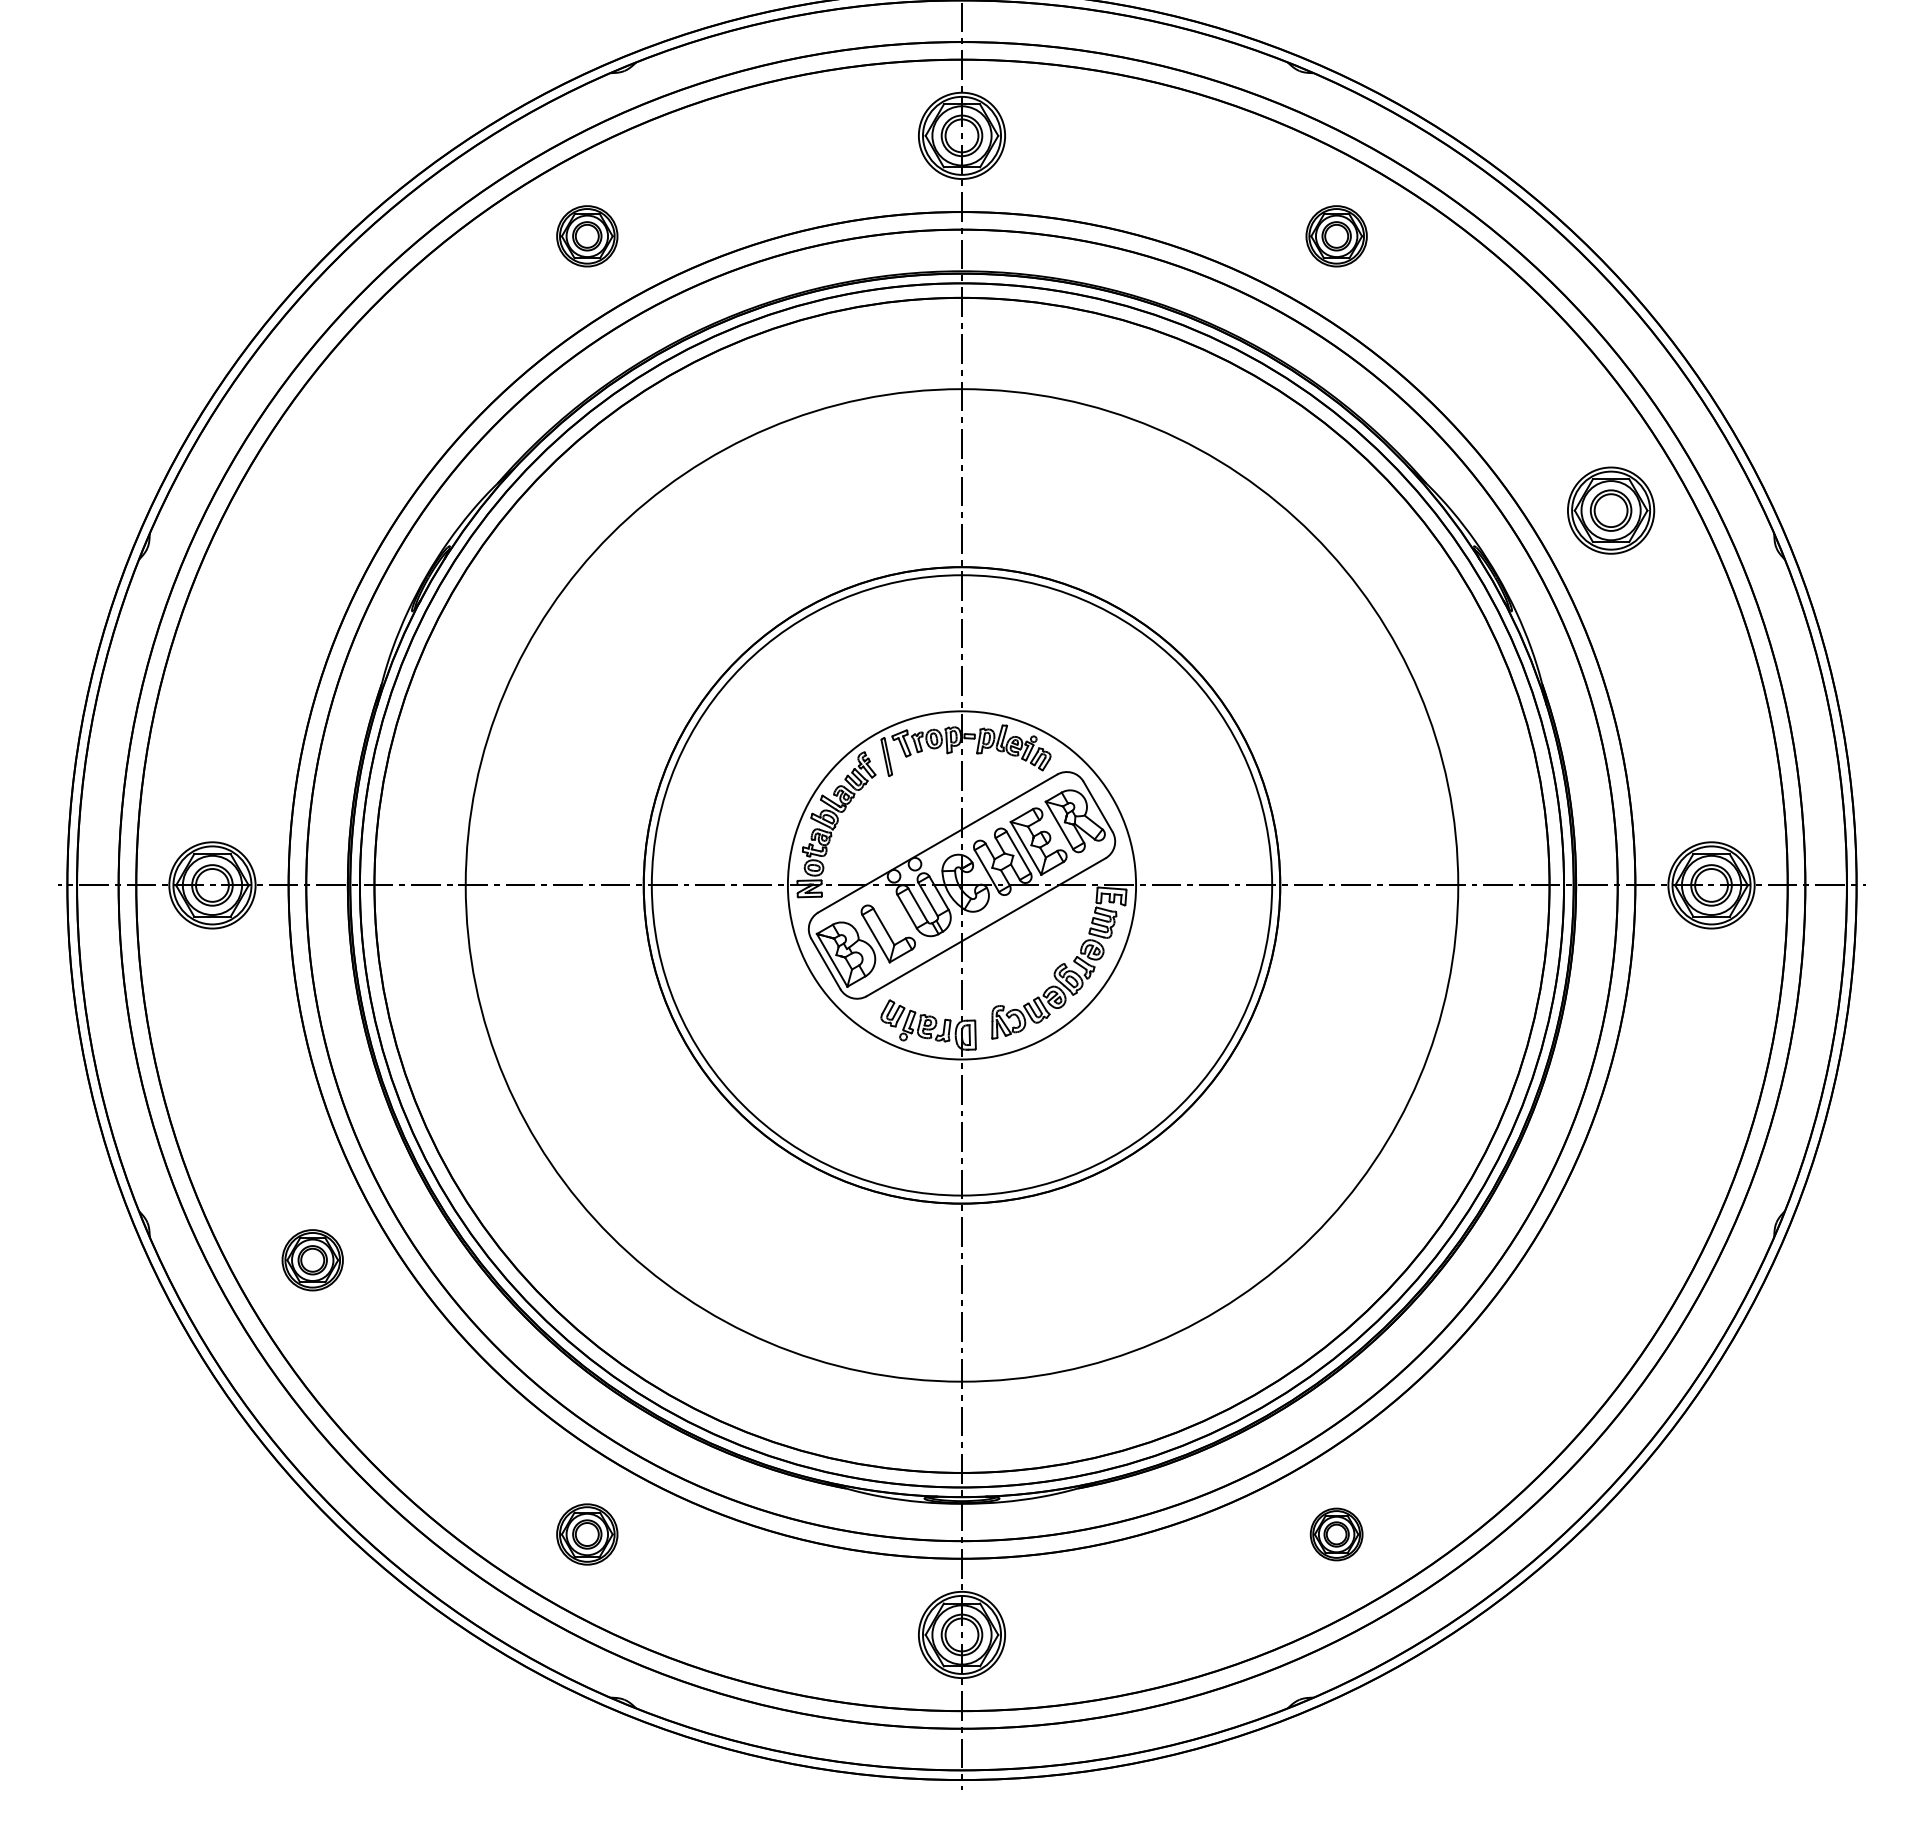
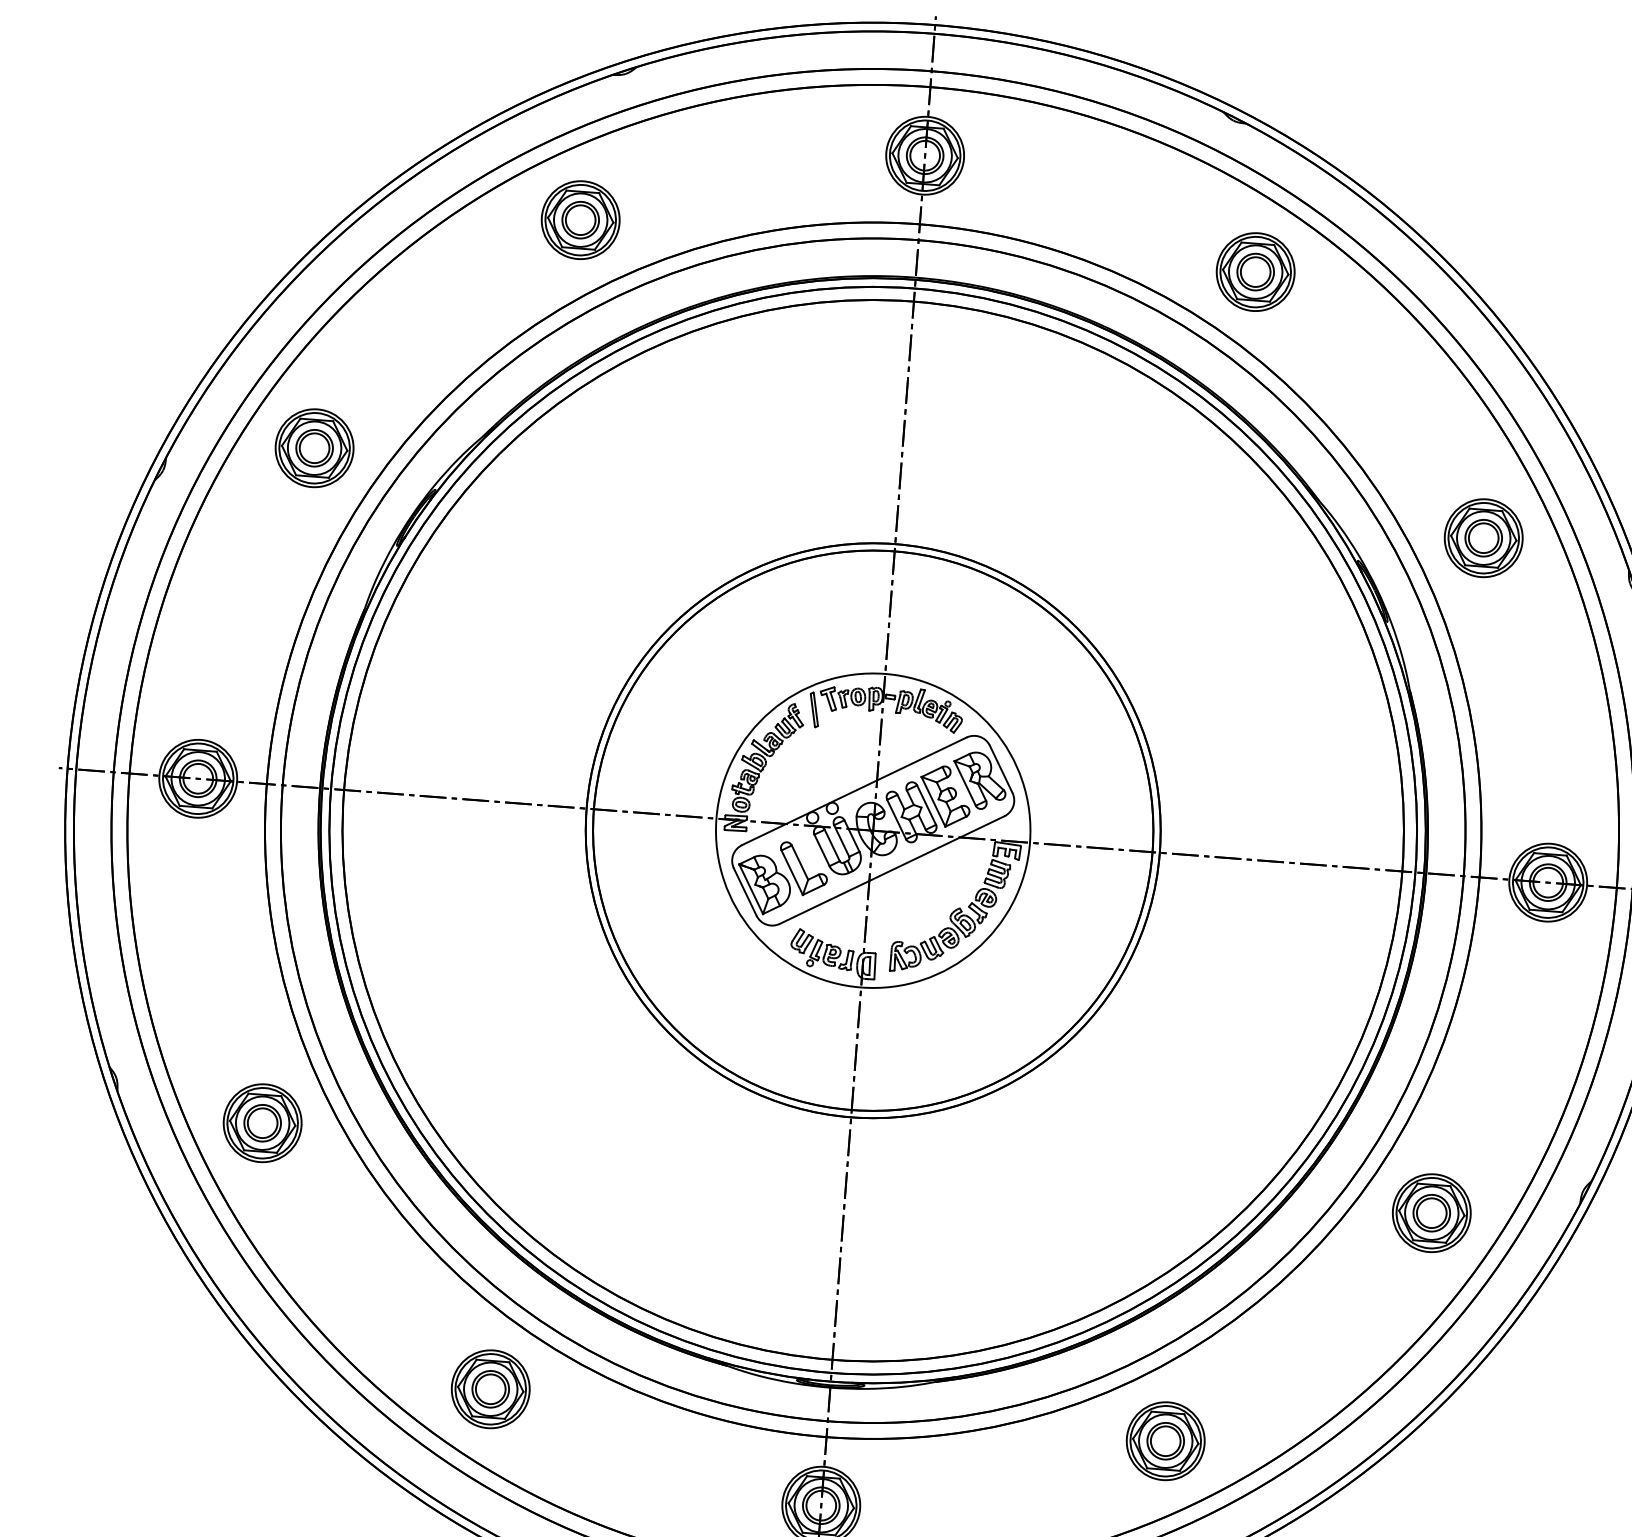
part: (587, 236) -> (580, 220), size x1.43
part: (1336, 236) -> (1255, 272), size x1.43
part: (312, 510) -> (314, 448), added
circle: (961, 885) -> (872, 830), size x0.62
part: (312, 1260) -> (262, 1123), size x1.43
part: (1611, 1260) -> (1432, 1213), added
part: (587, 1534) -> (490, 1389), size x1.43
part: (1336, 1534) -> (1165, 1441), size x1.67

